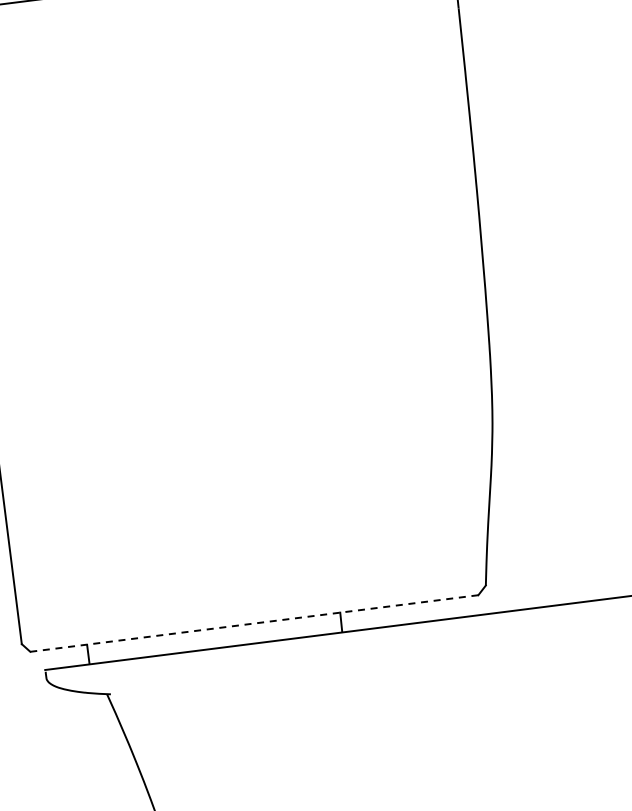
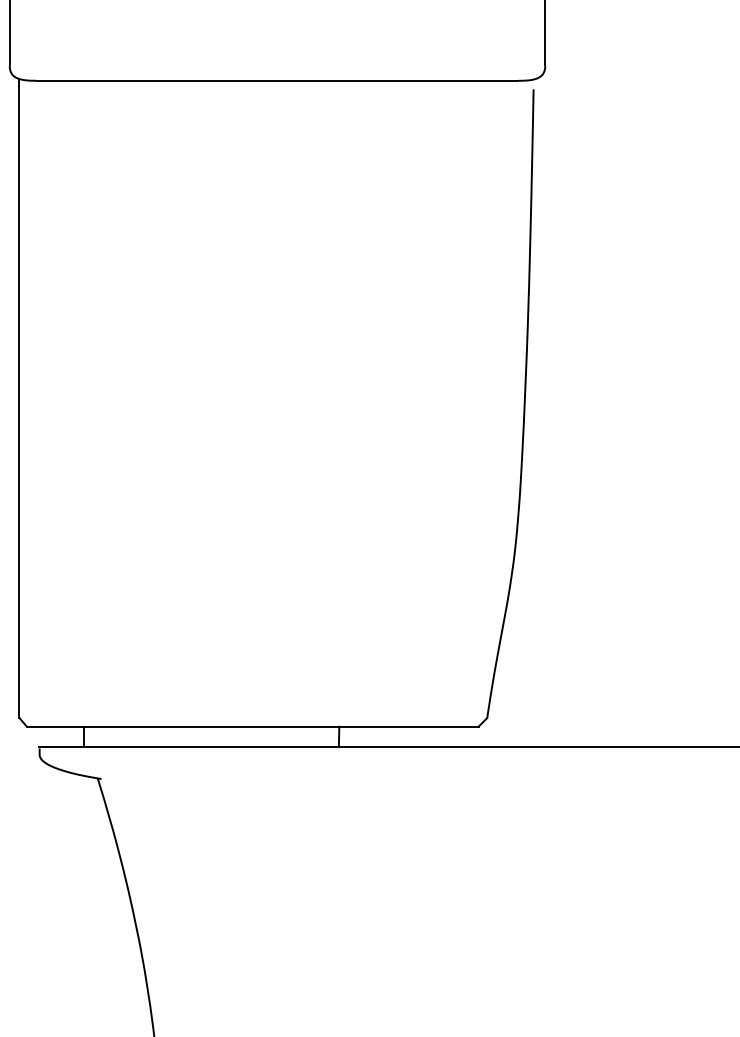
line: (254, 623) -> (252, 726), dashed -> solid

